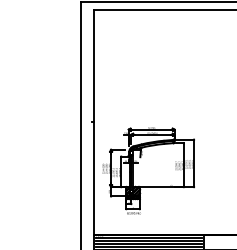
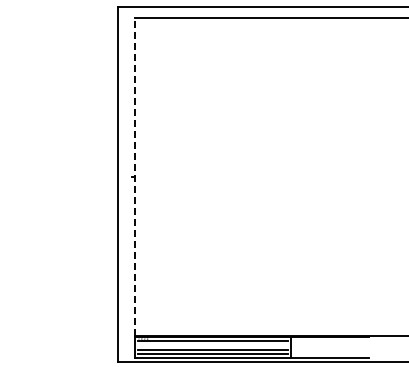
line: (94, 122) -> (135, 177), solid -> dashed
part: (148, 170) -> (212, 245), removed
line: (149, 241) -> (213, 345), removed

